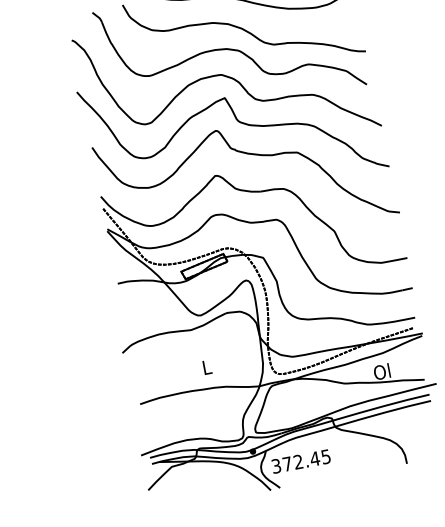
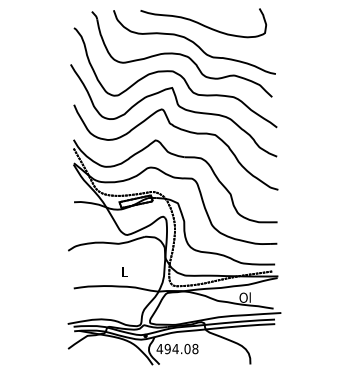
text: (300, 460) -> (177, 348), 372.45 -> 494.08

